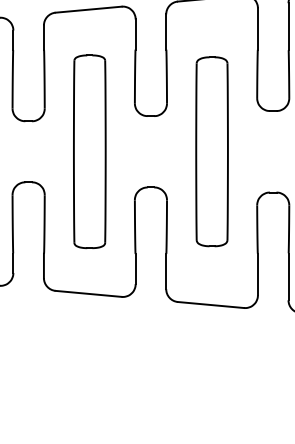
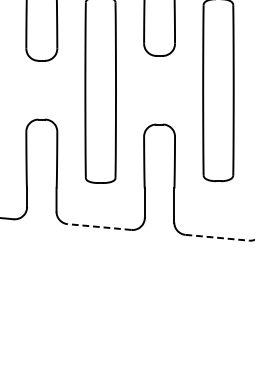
line: (88, 293) -> (99, 226), solid -> dashed
line: (211, 305) -> (217, 238), solid -> dashed

